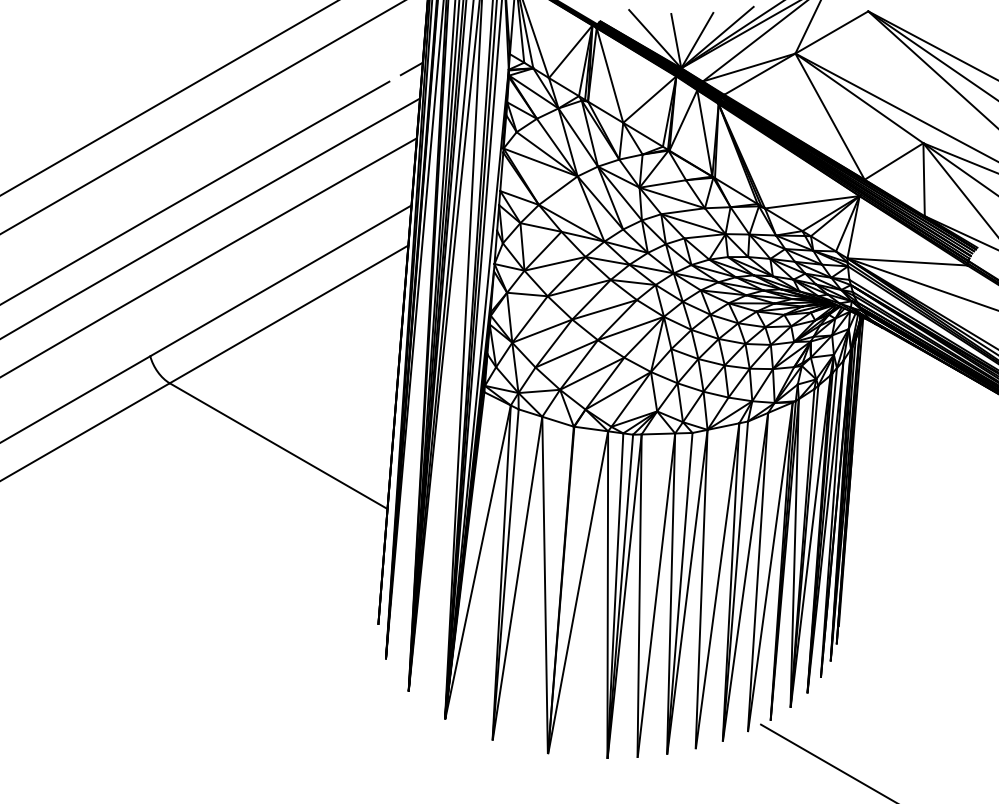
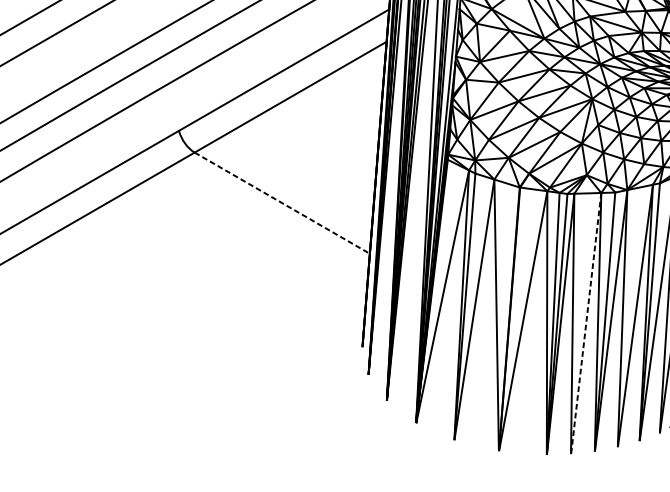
line: (278, 446) -> (282, 203), solid -> dashed
line: (656, 595) -> (586, 323), solid -> dashed

